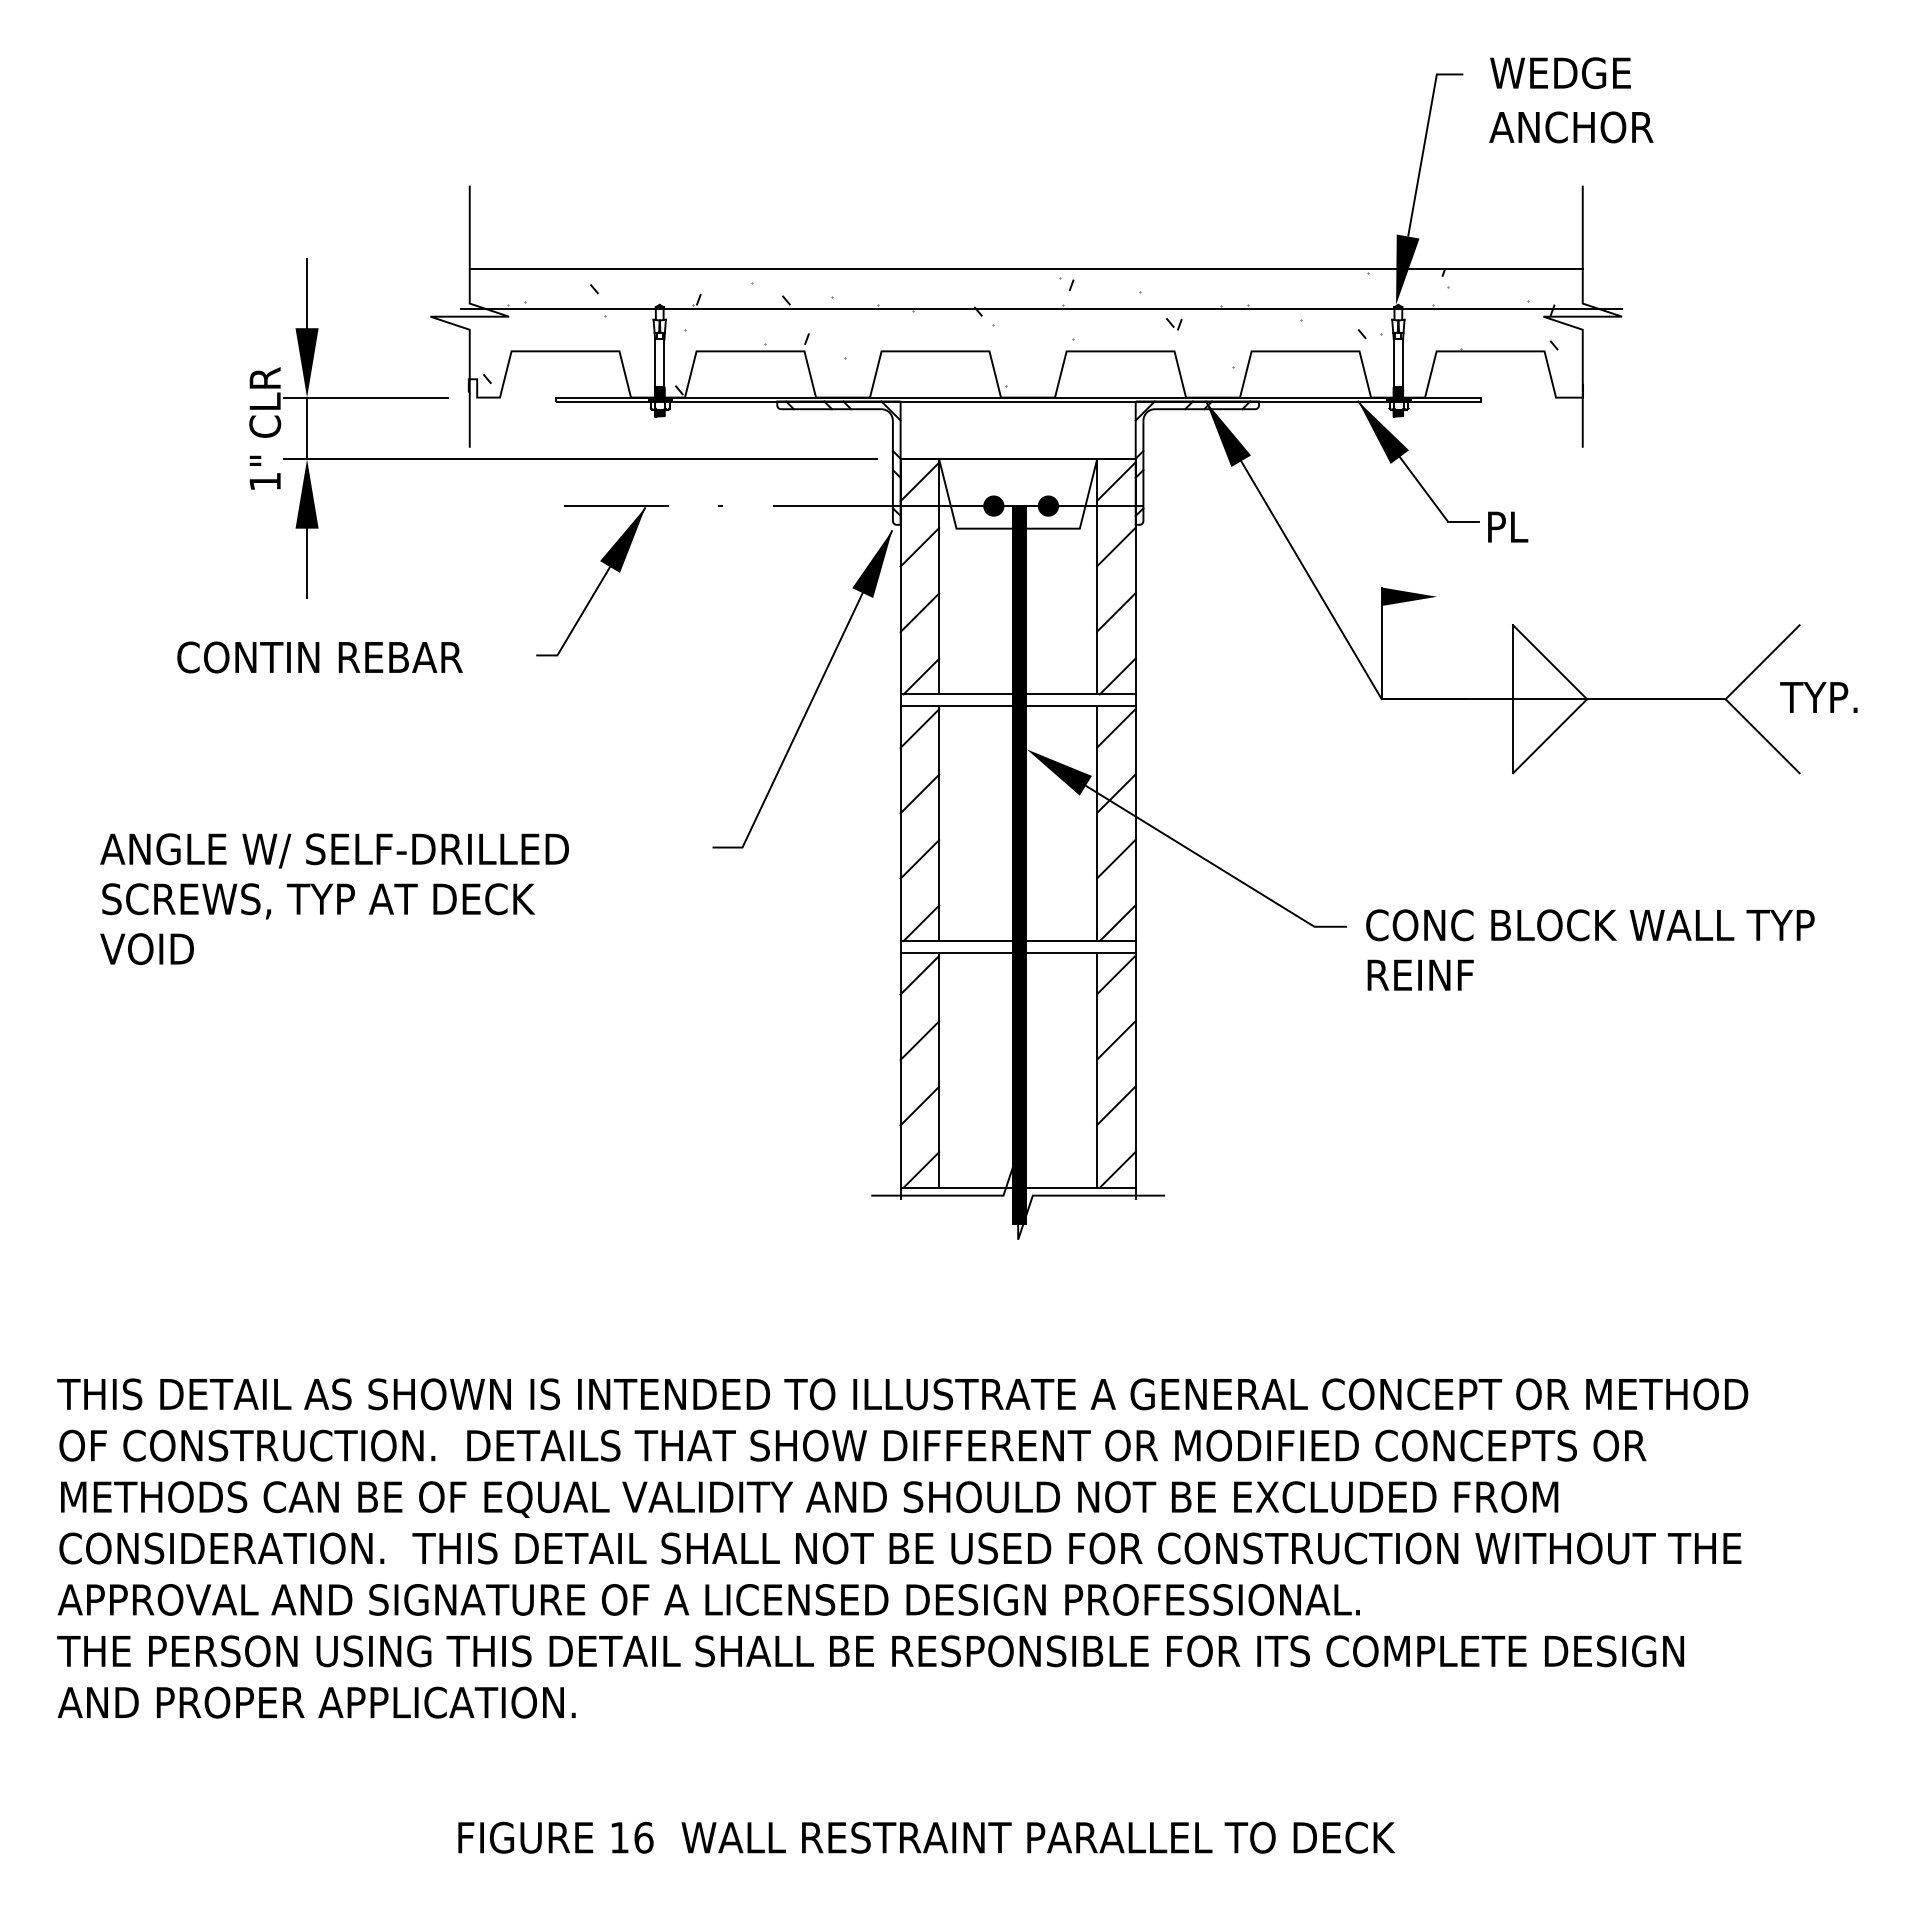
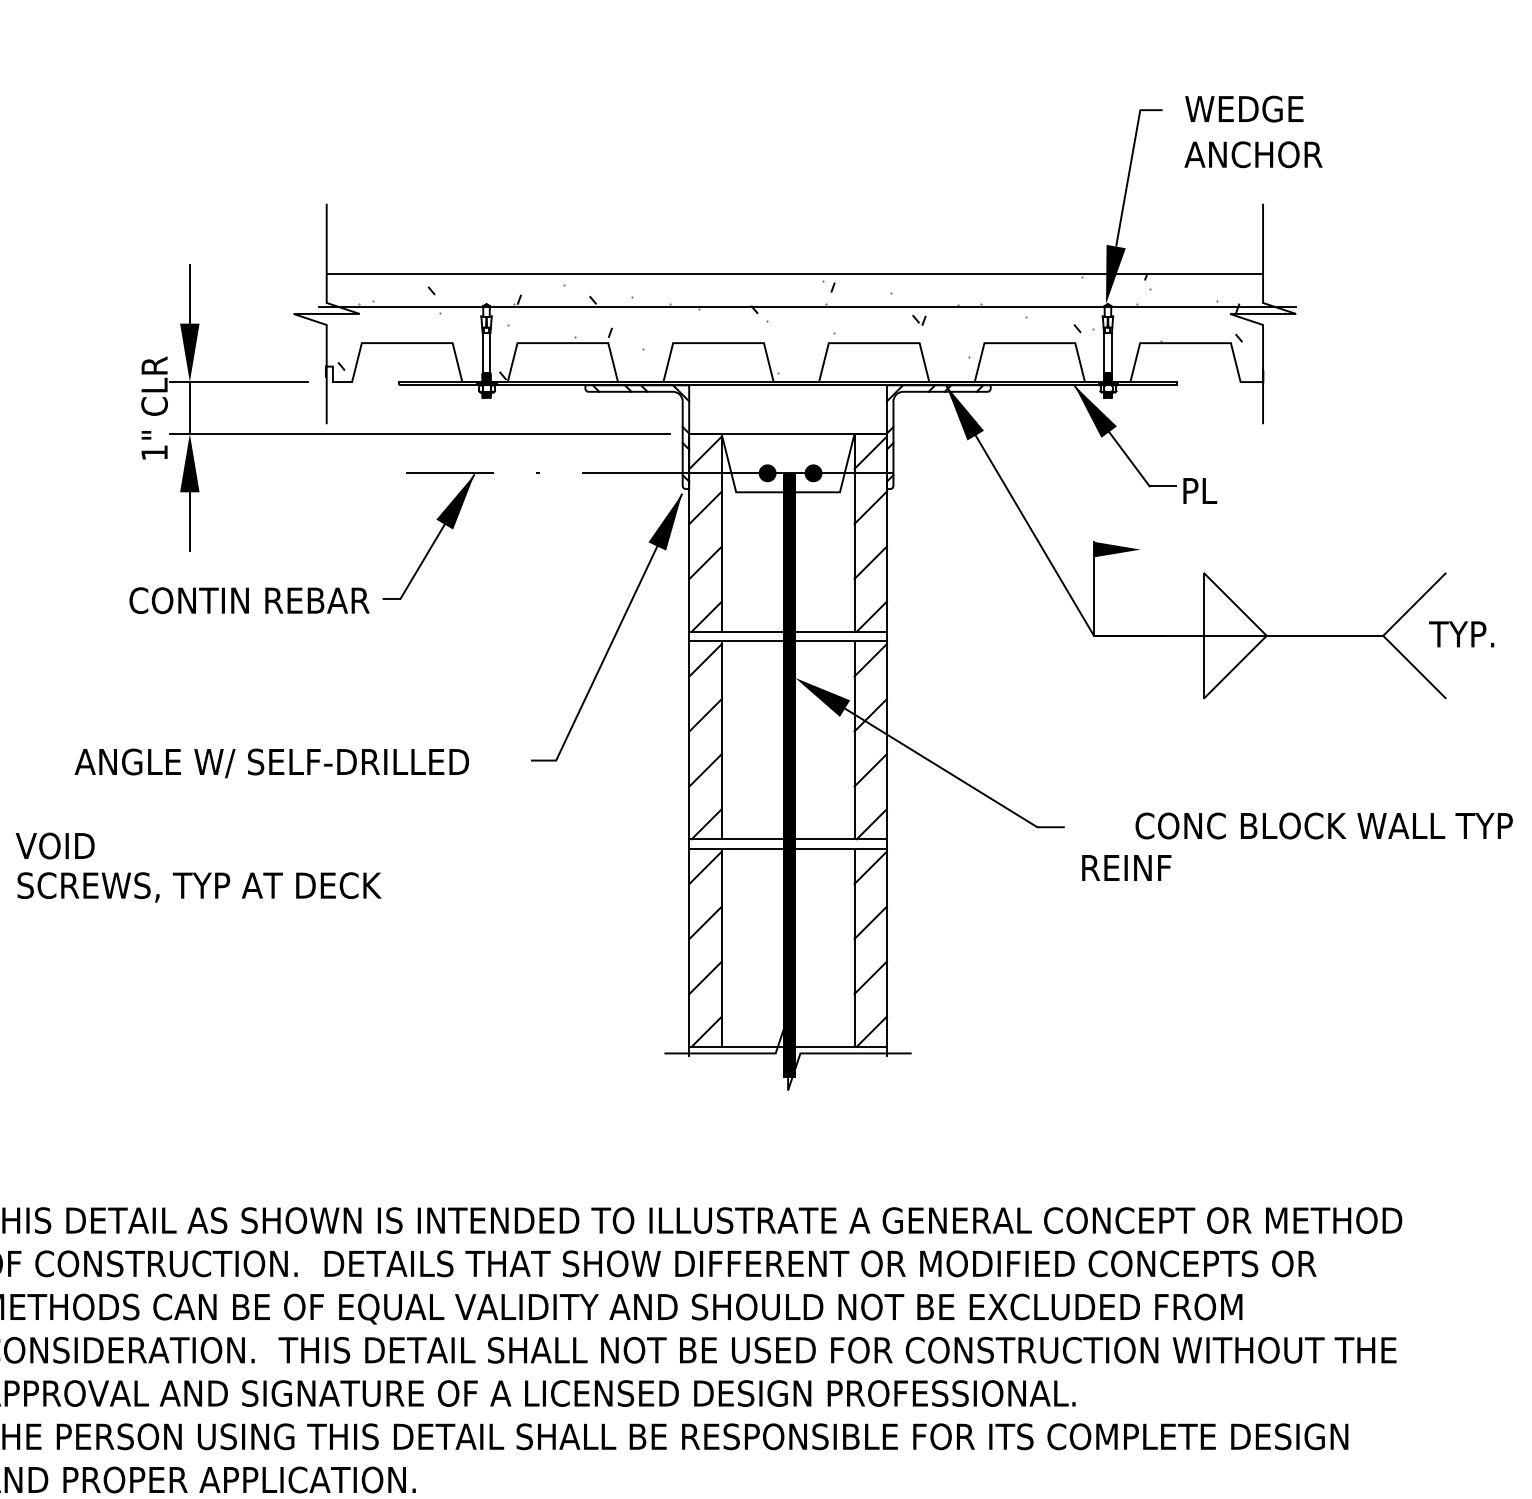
text: (319, 657) -> (249, 600), moved
text: (334, 850) -> (271, 763), moved
text: (318, 901) -> (199, 887), moved
text: (1590, 925) -> (1324, 826), moved

